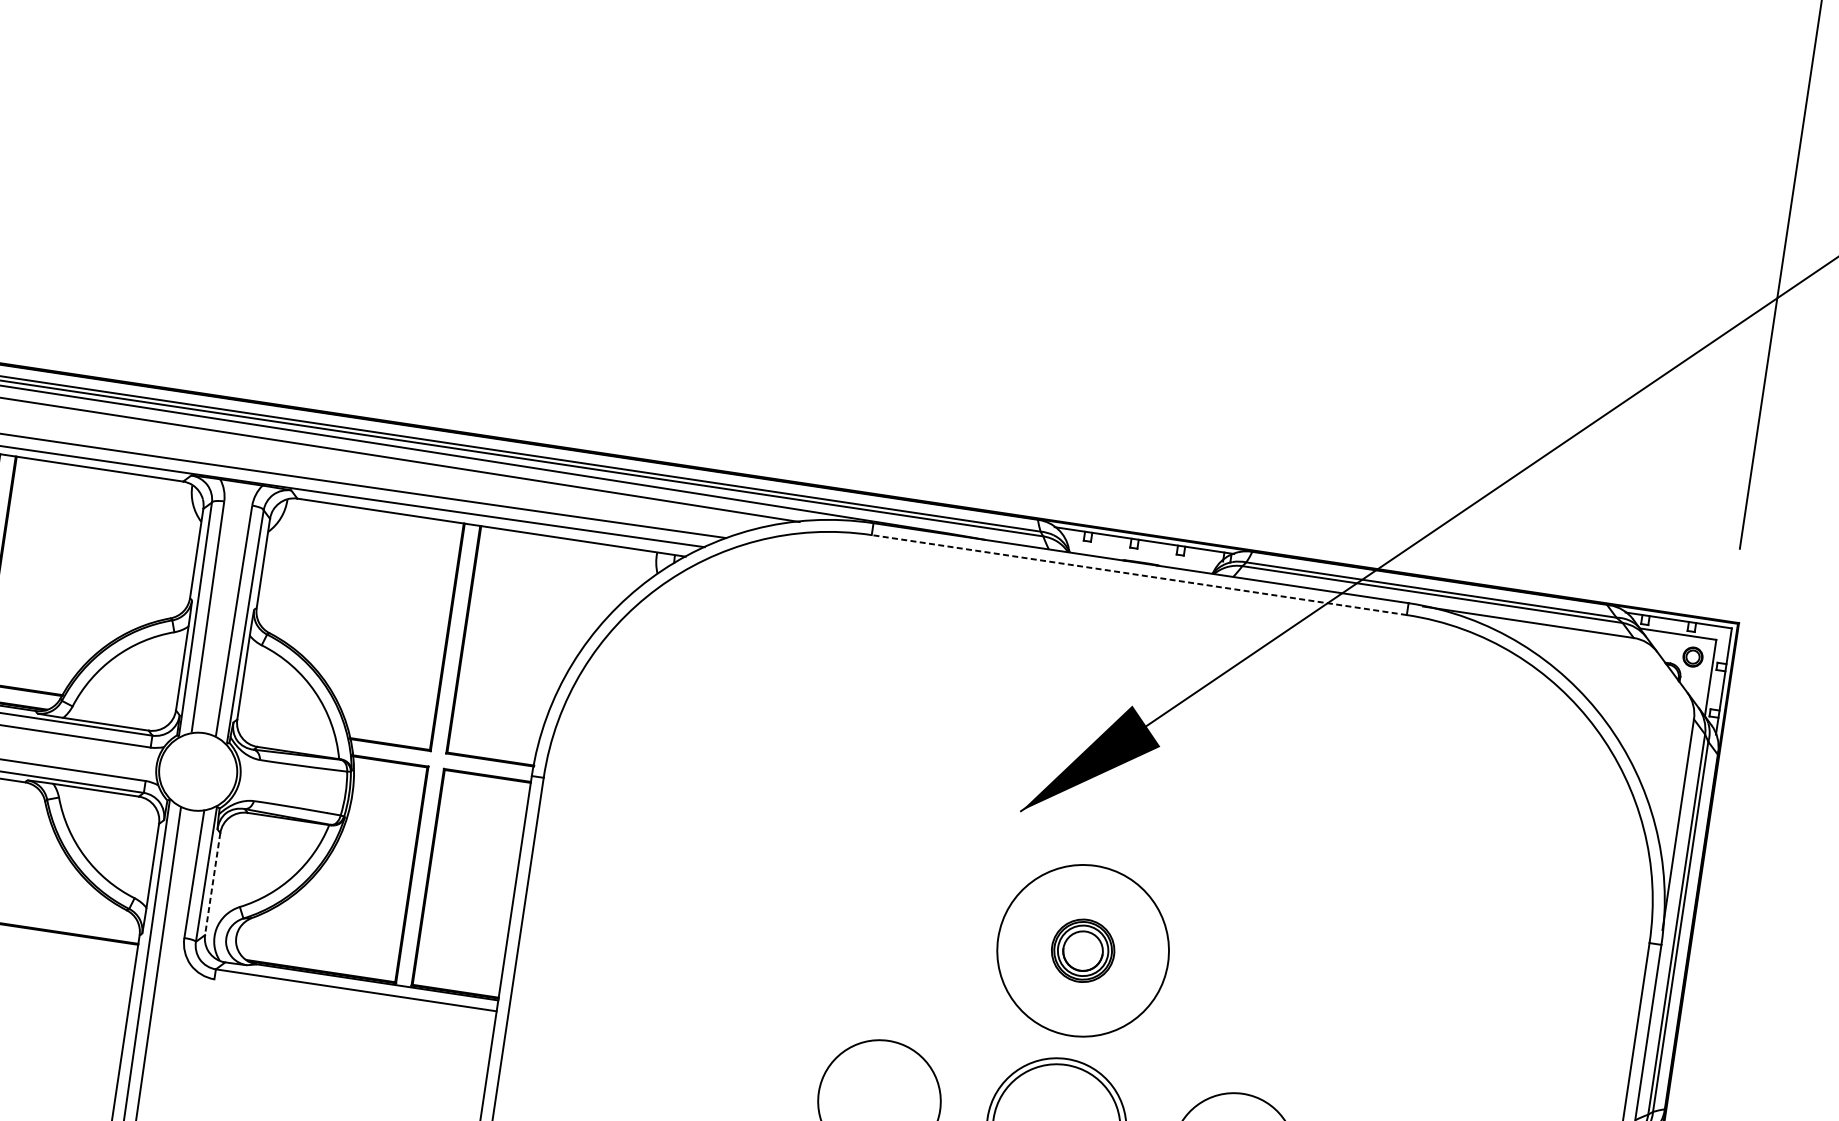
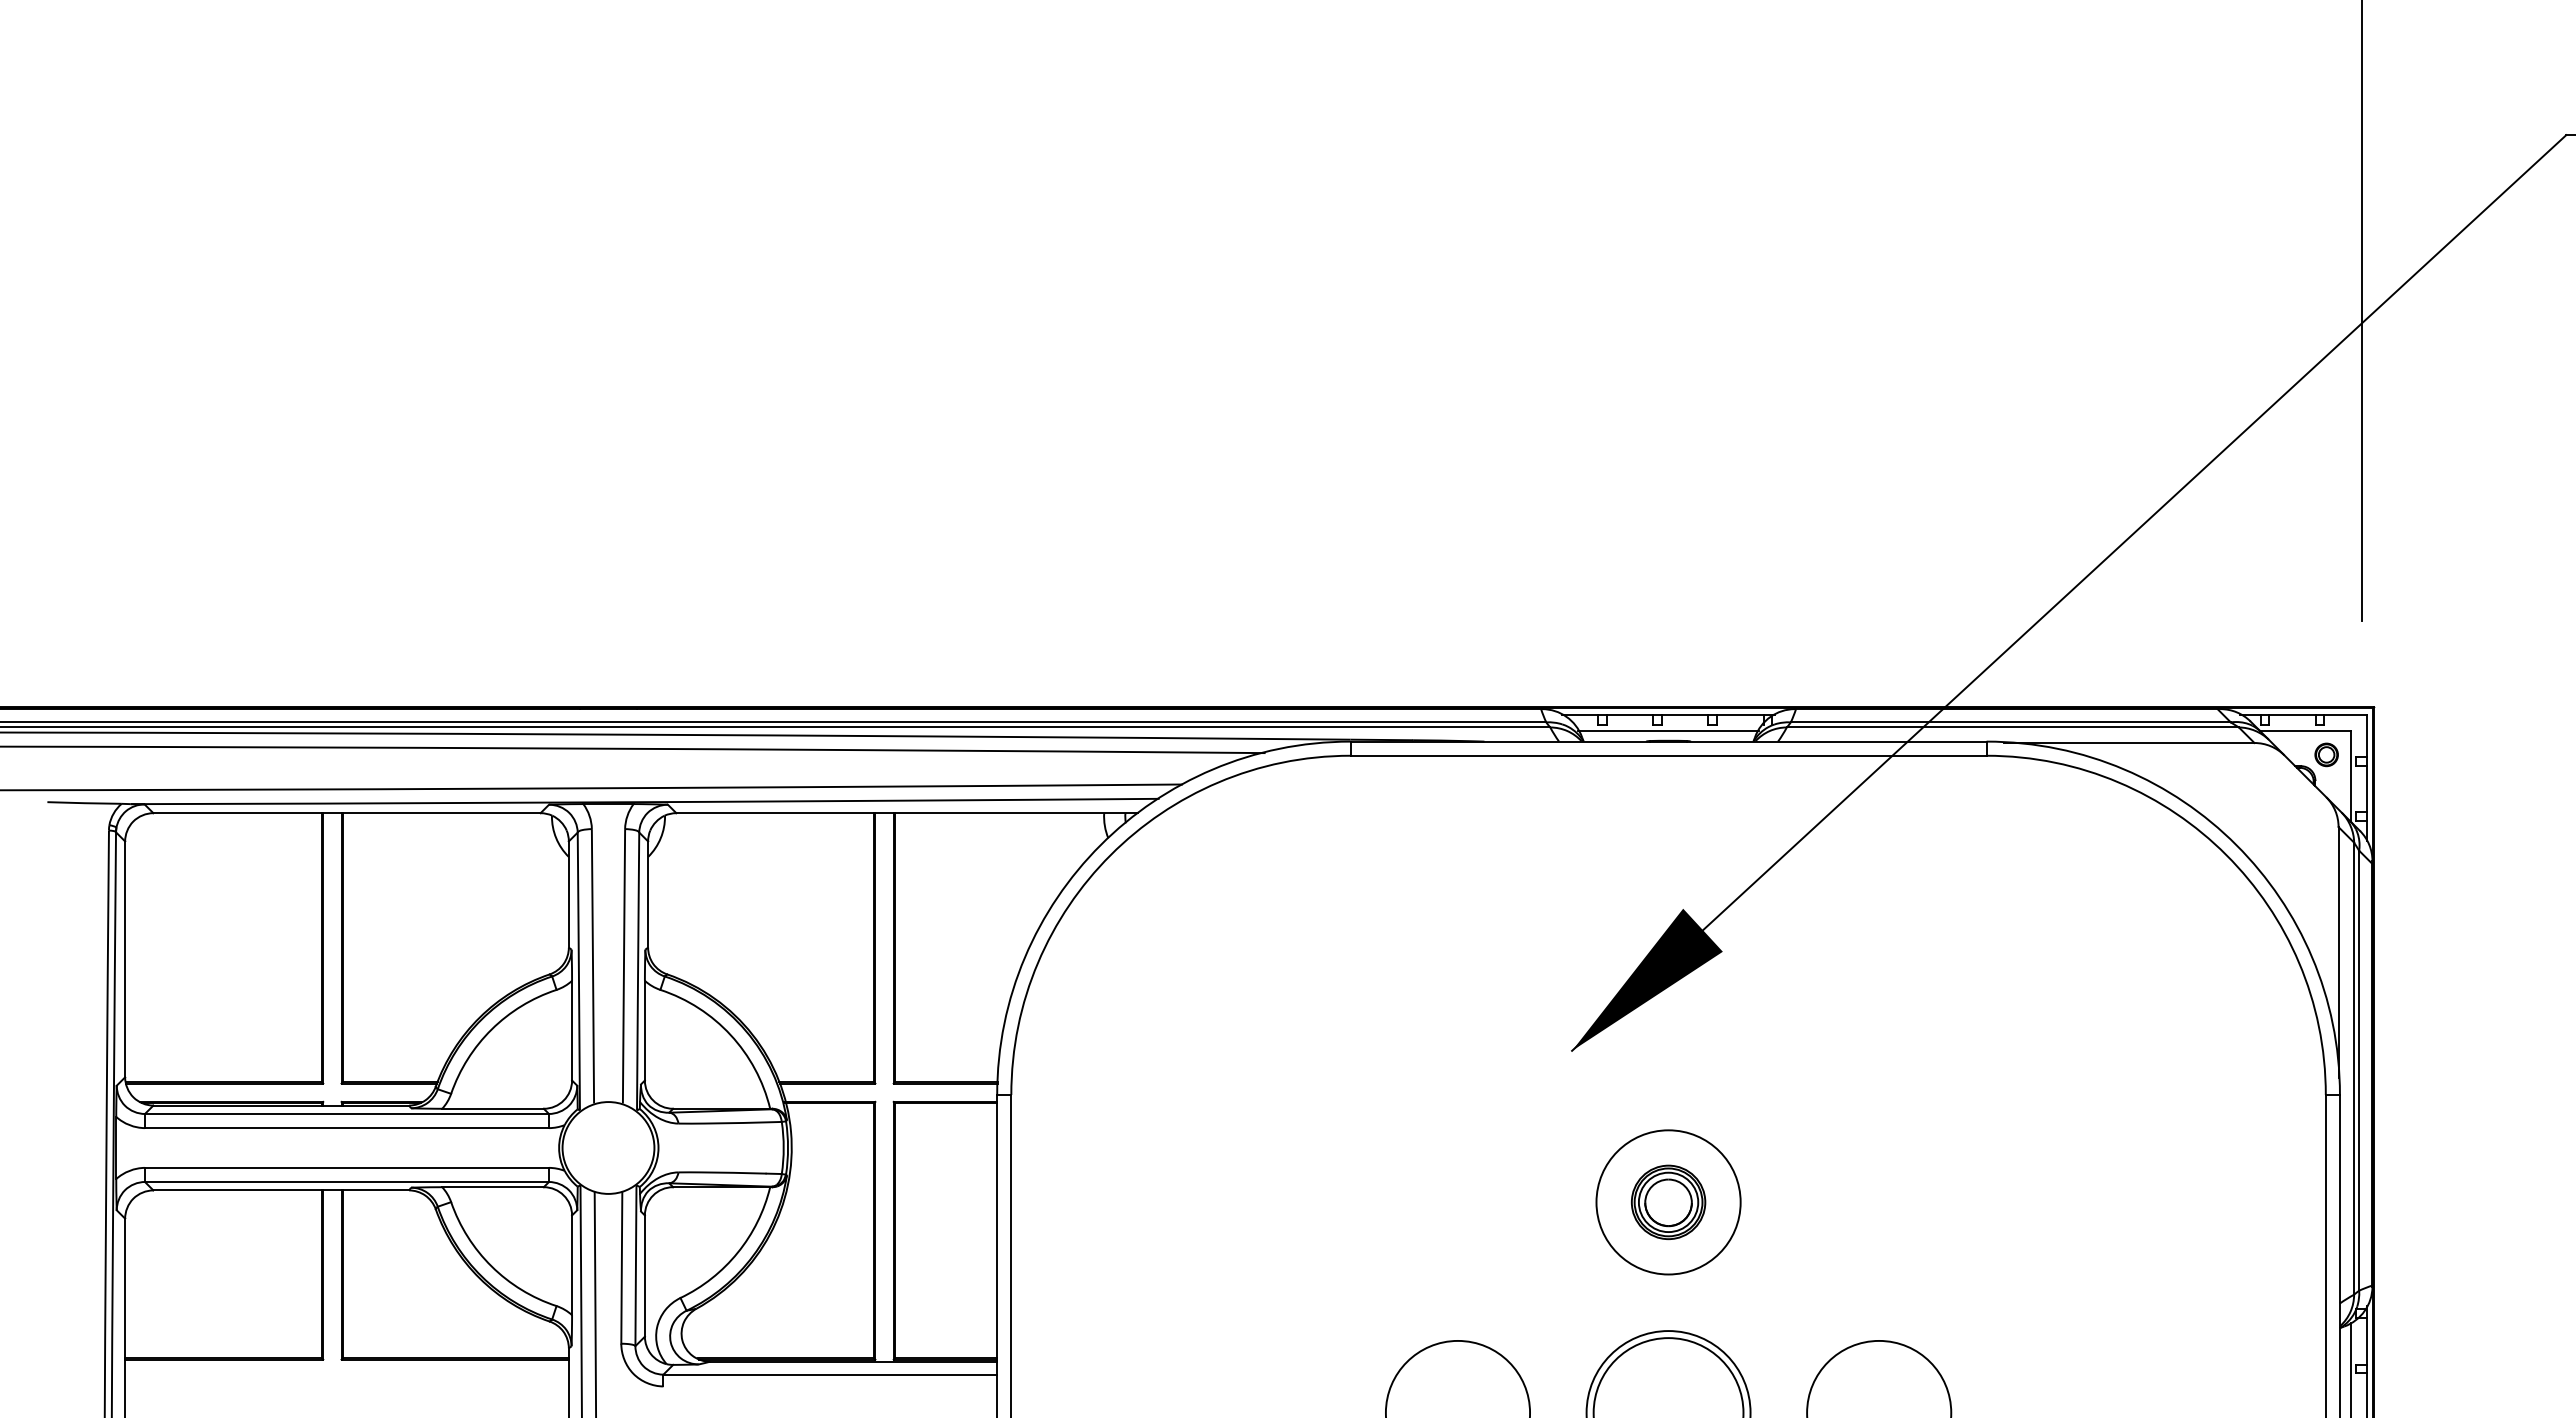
line: (1142, 553) -> (1668, 730), added
line: (1139, 574) -> (1668, 755), dashed -> solid
line: (212, 884) -> (644, 1276), dashed -> solid
circle: (1083, 950) -> (1668, 1202), size x0.71

